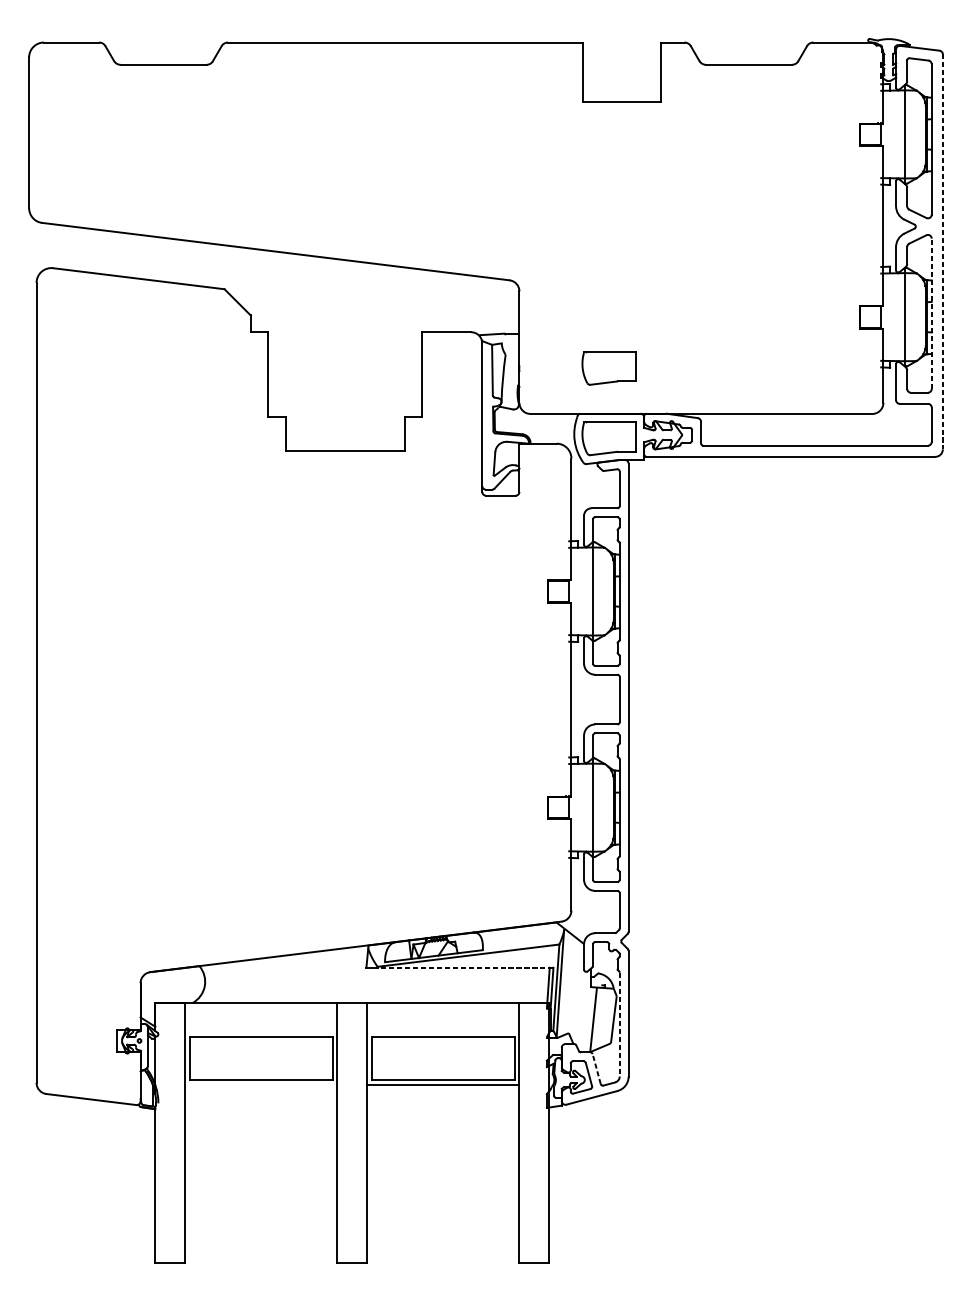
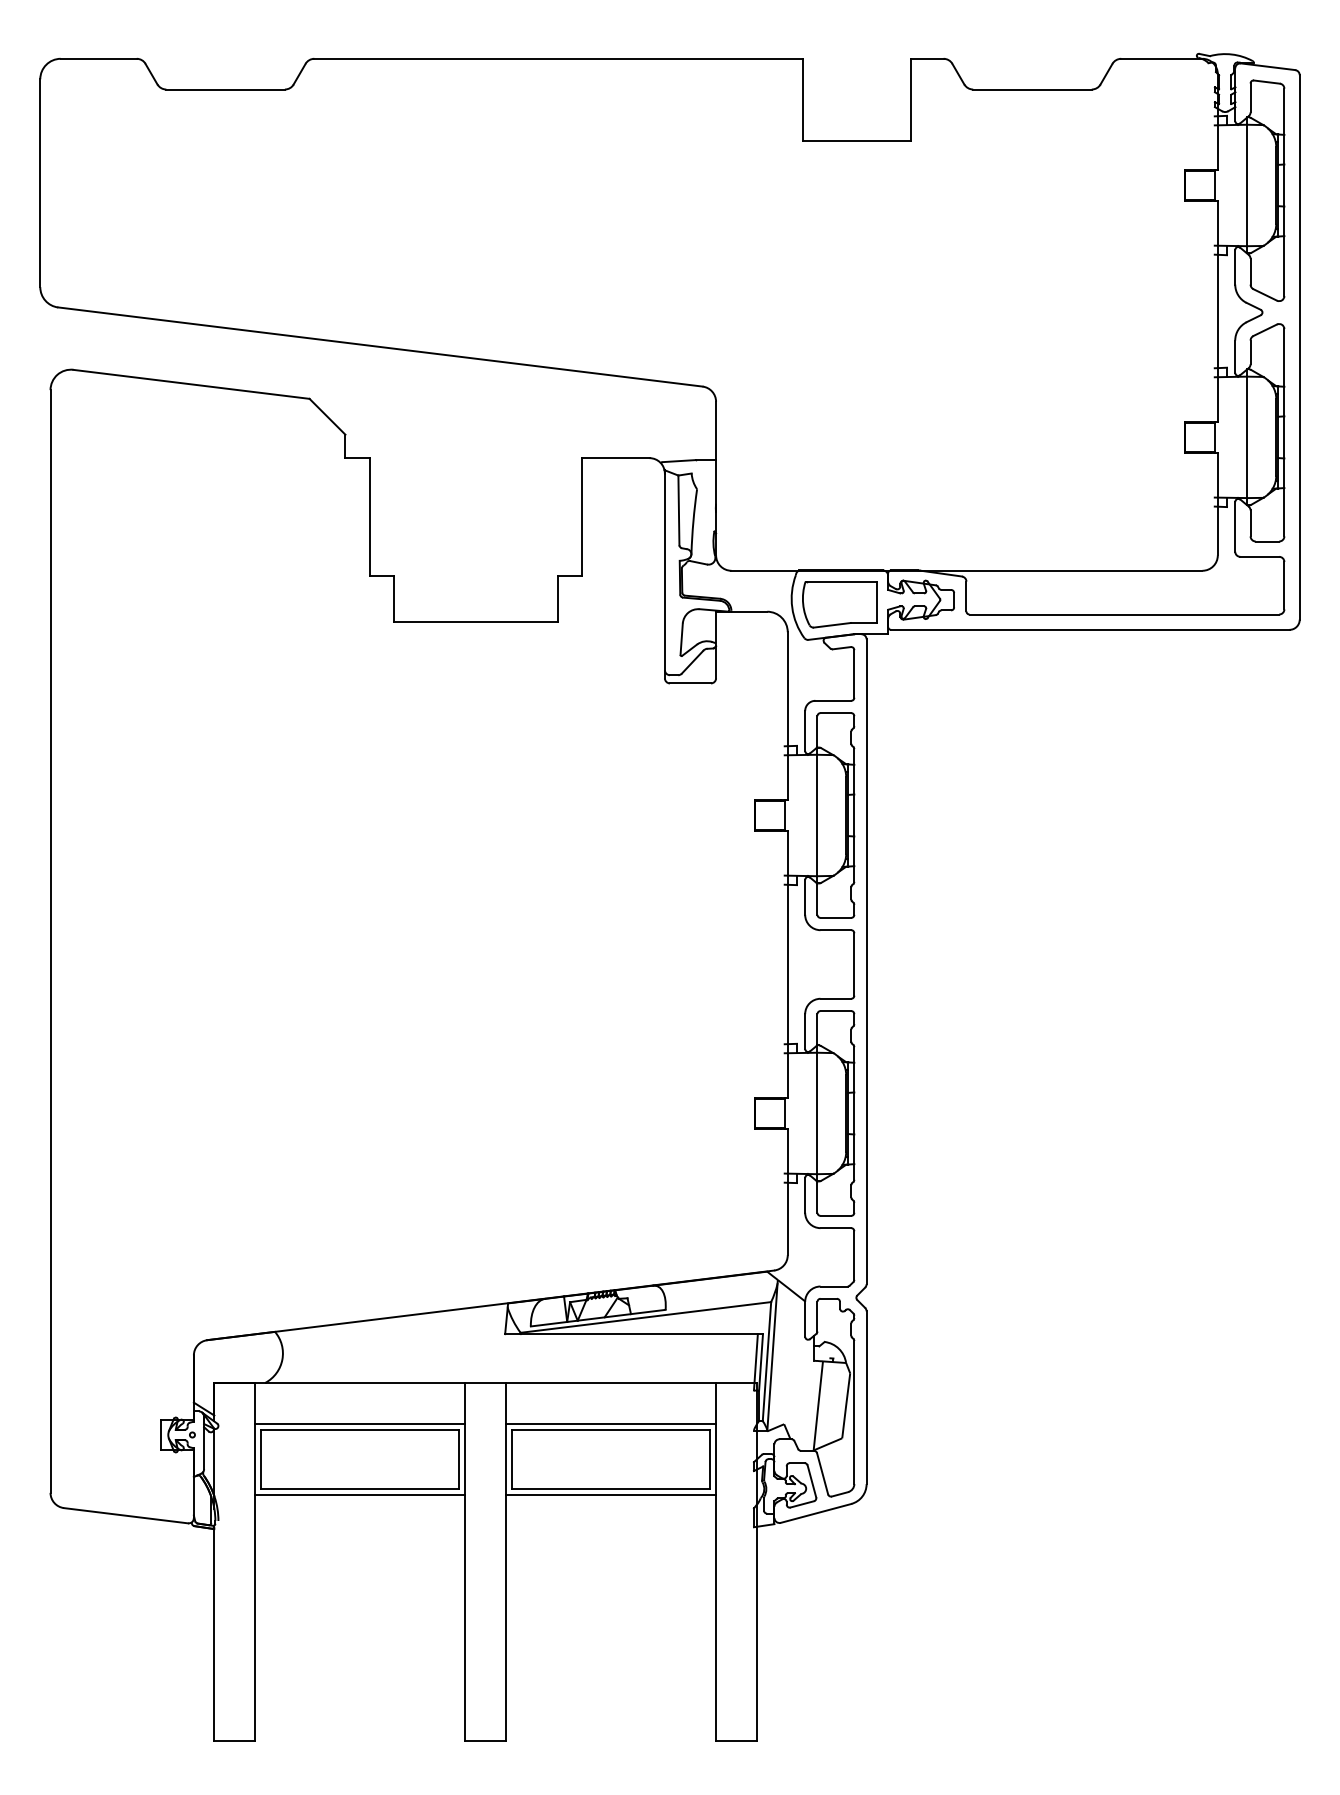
line: (942, 251) -> (1299, 347), dashed -> solid
line: (931, 313) -> (1284, 432), dashed -> solid
part: (608, 368) -> (839, 507), removed
line: (465, 968) -> (641, 1334), dashed -> solid
line: (619, 1024) -> (854, 1412), dashed -> solid
line: (261, 1032) -> (360, 1423), added
line: (443, 1032) -> (611, 1423), added
line: (596, 1068) -> (822, 1473), dashed -> solid
line: (261, 1084) -> (360, 1495), added

